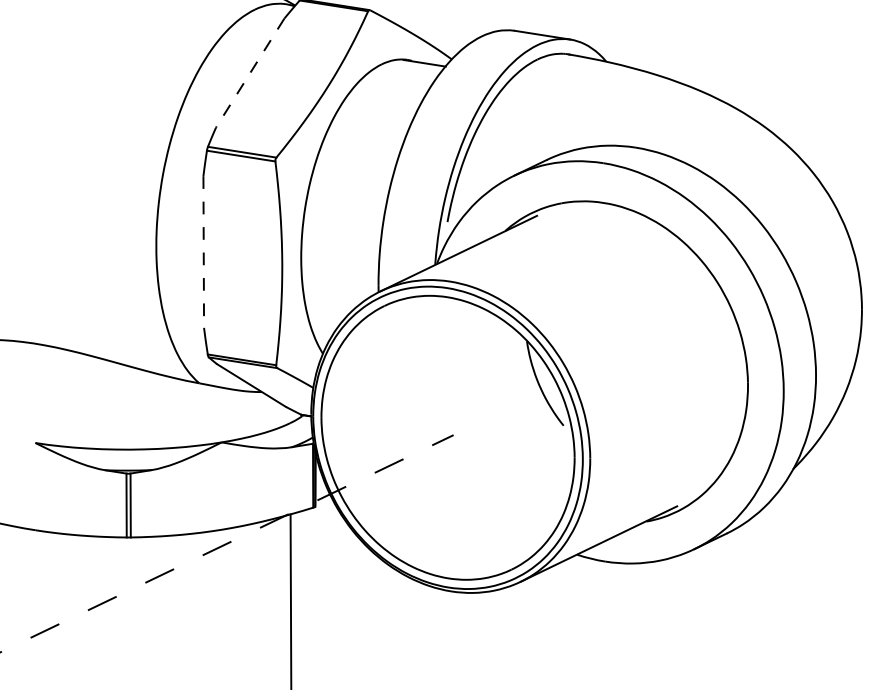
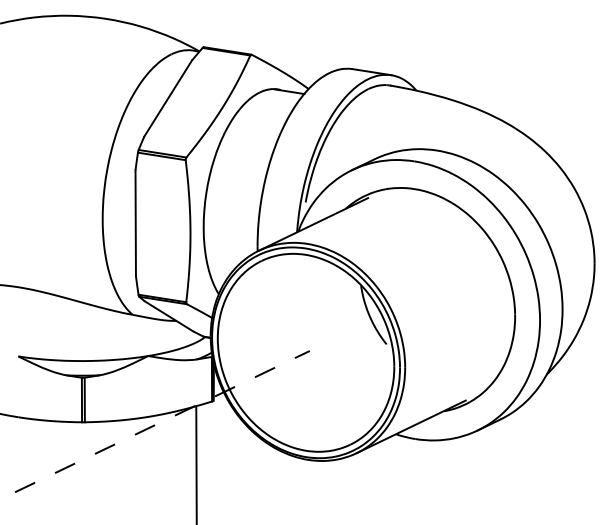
line: (250, 72) -> (168, 98), dashed -> solid
line: (203, 252) -> (135, 223), dashed -> solid

